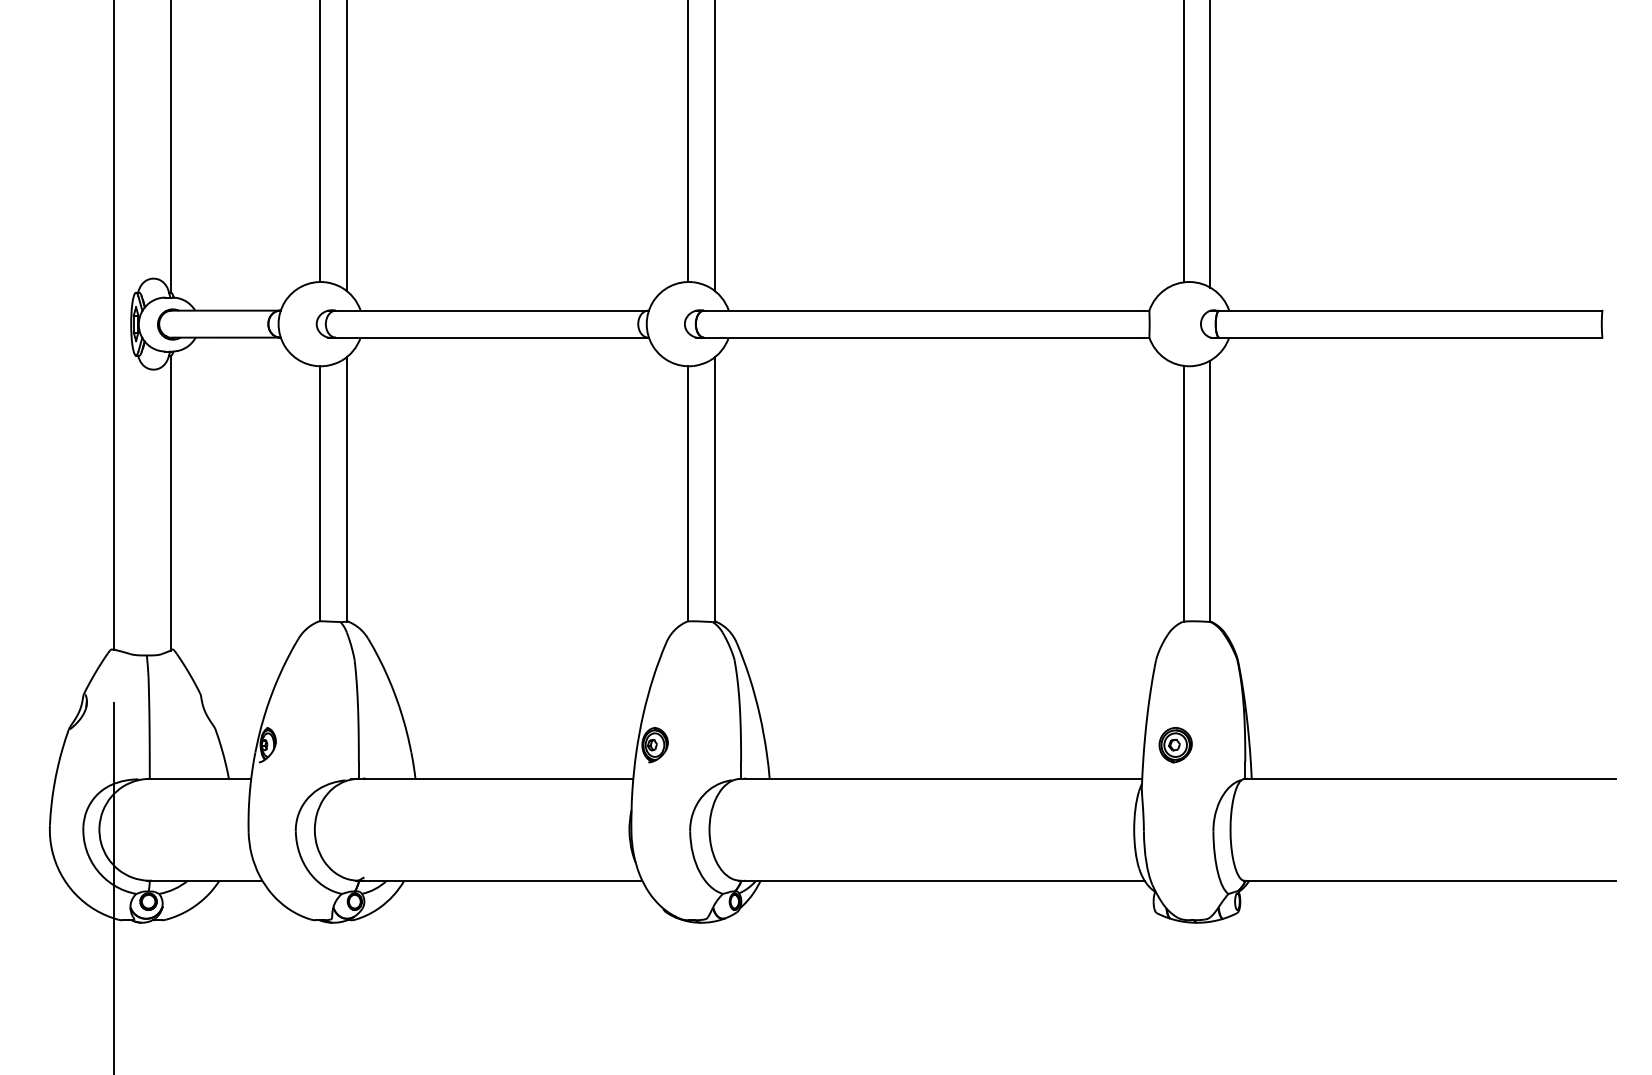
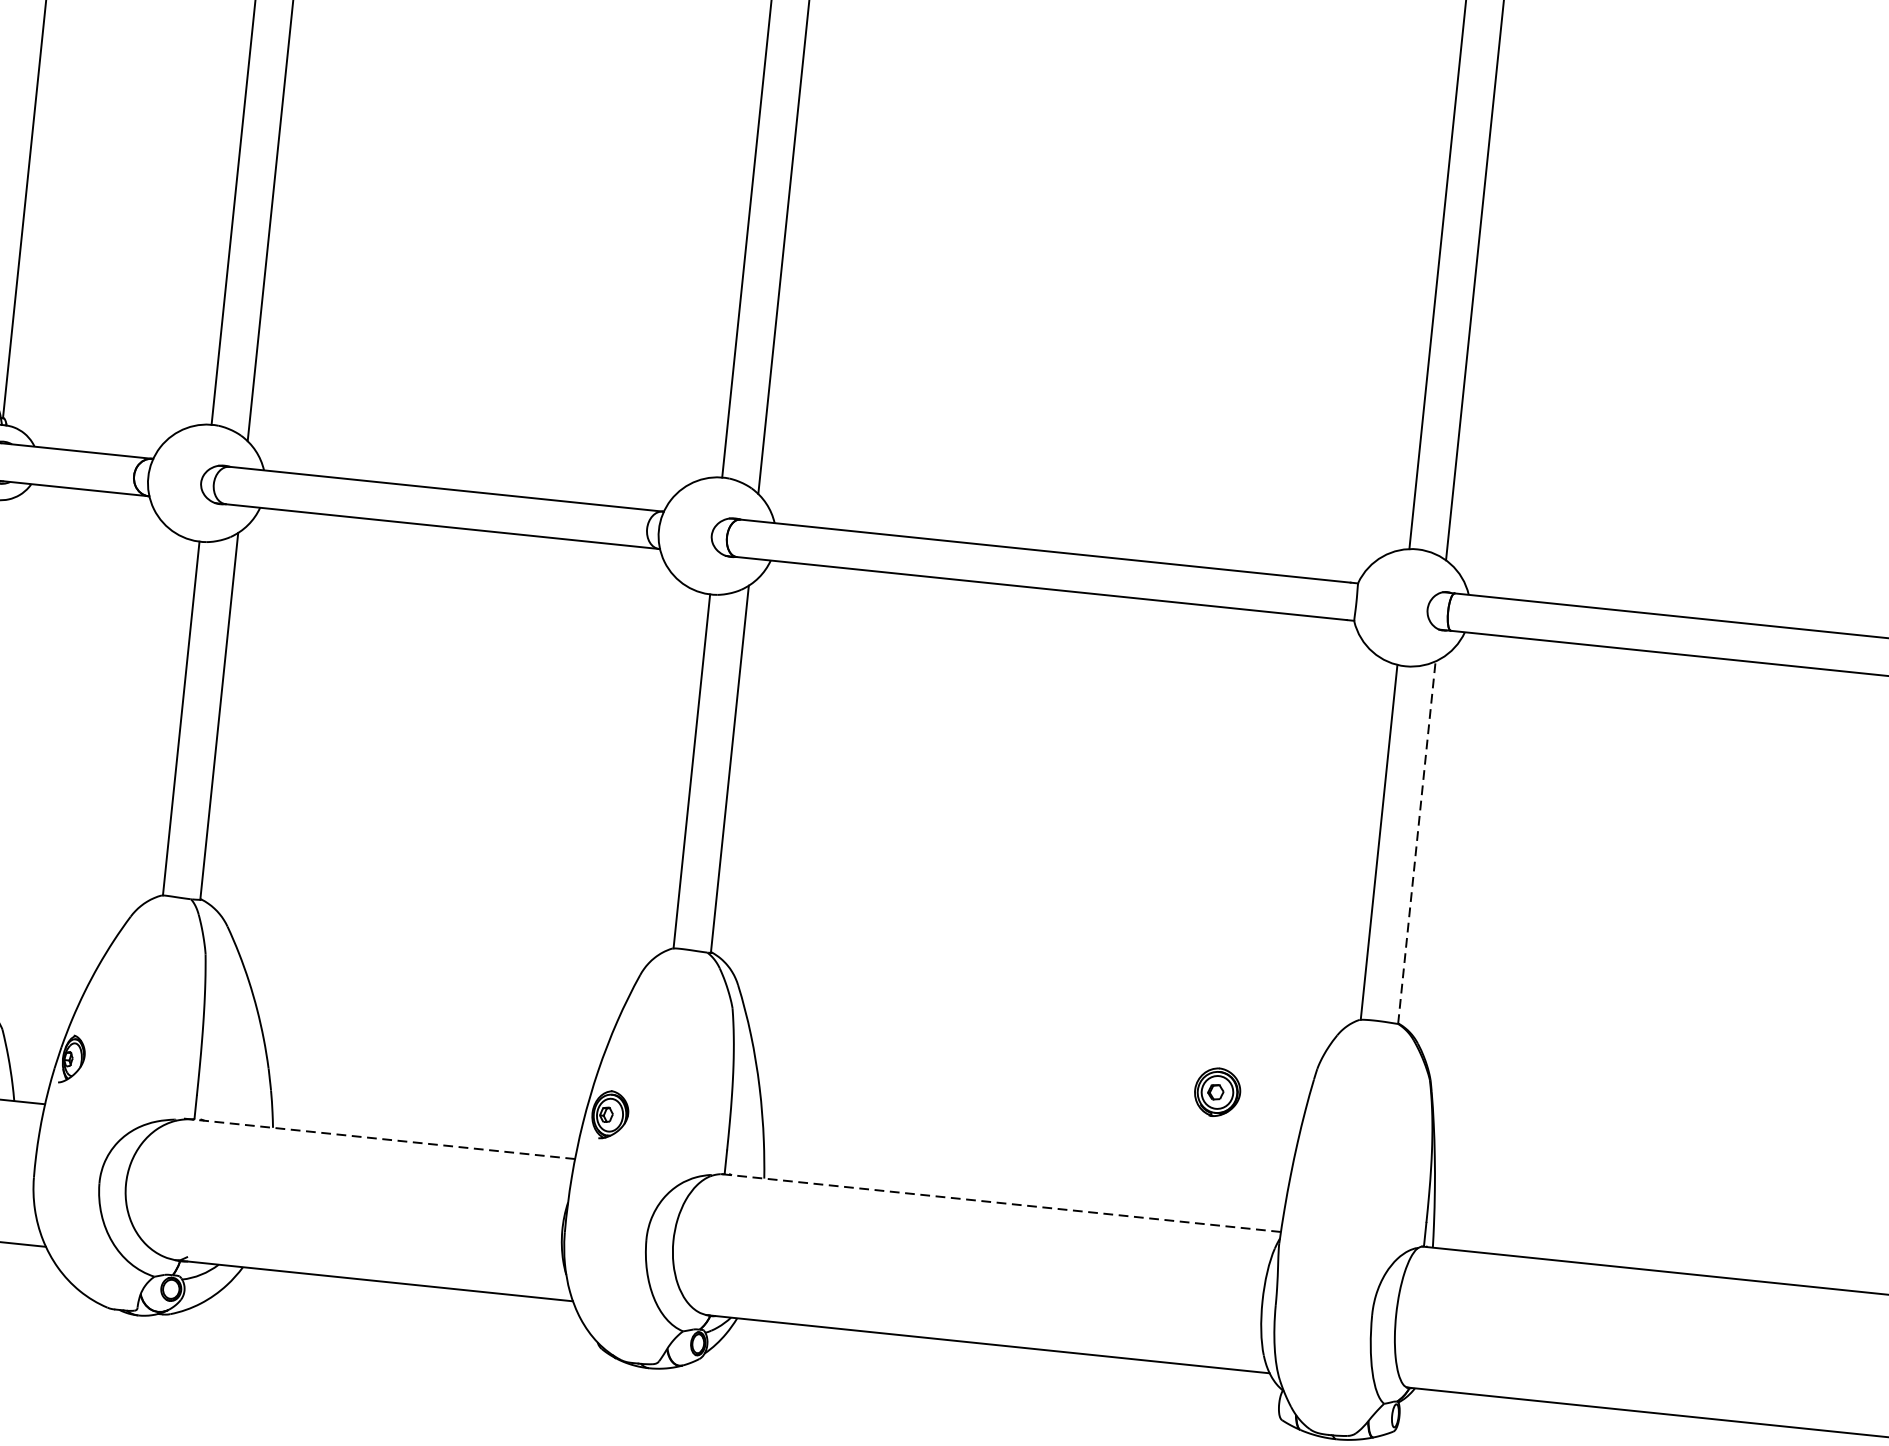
line: (1210, 491) -> (1416, 843), solid -> dashed
part: (1175, 745) -> (1217, 1092), moved
line: (491, 778) -> (378, 1138), solid -> dashed
line: (940, 778) -> (1001, 1202), solid -> dashed

